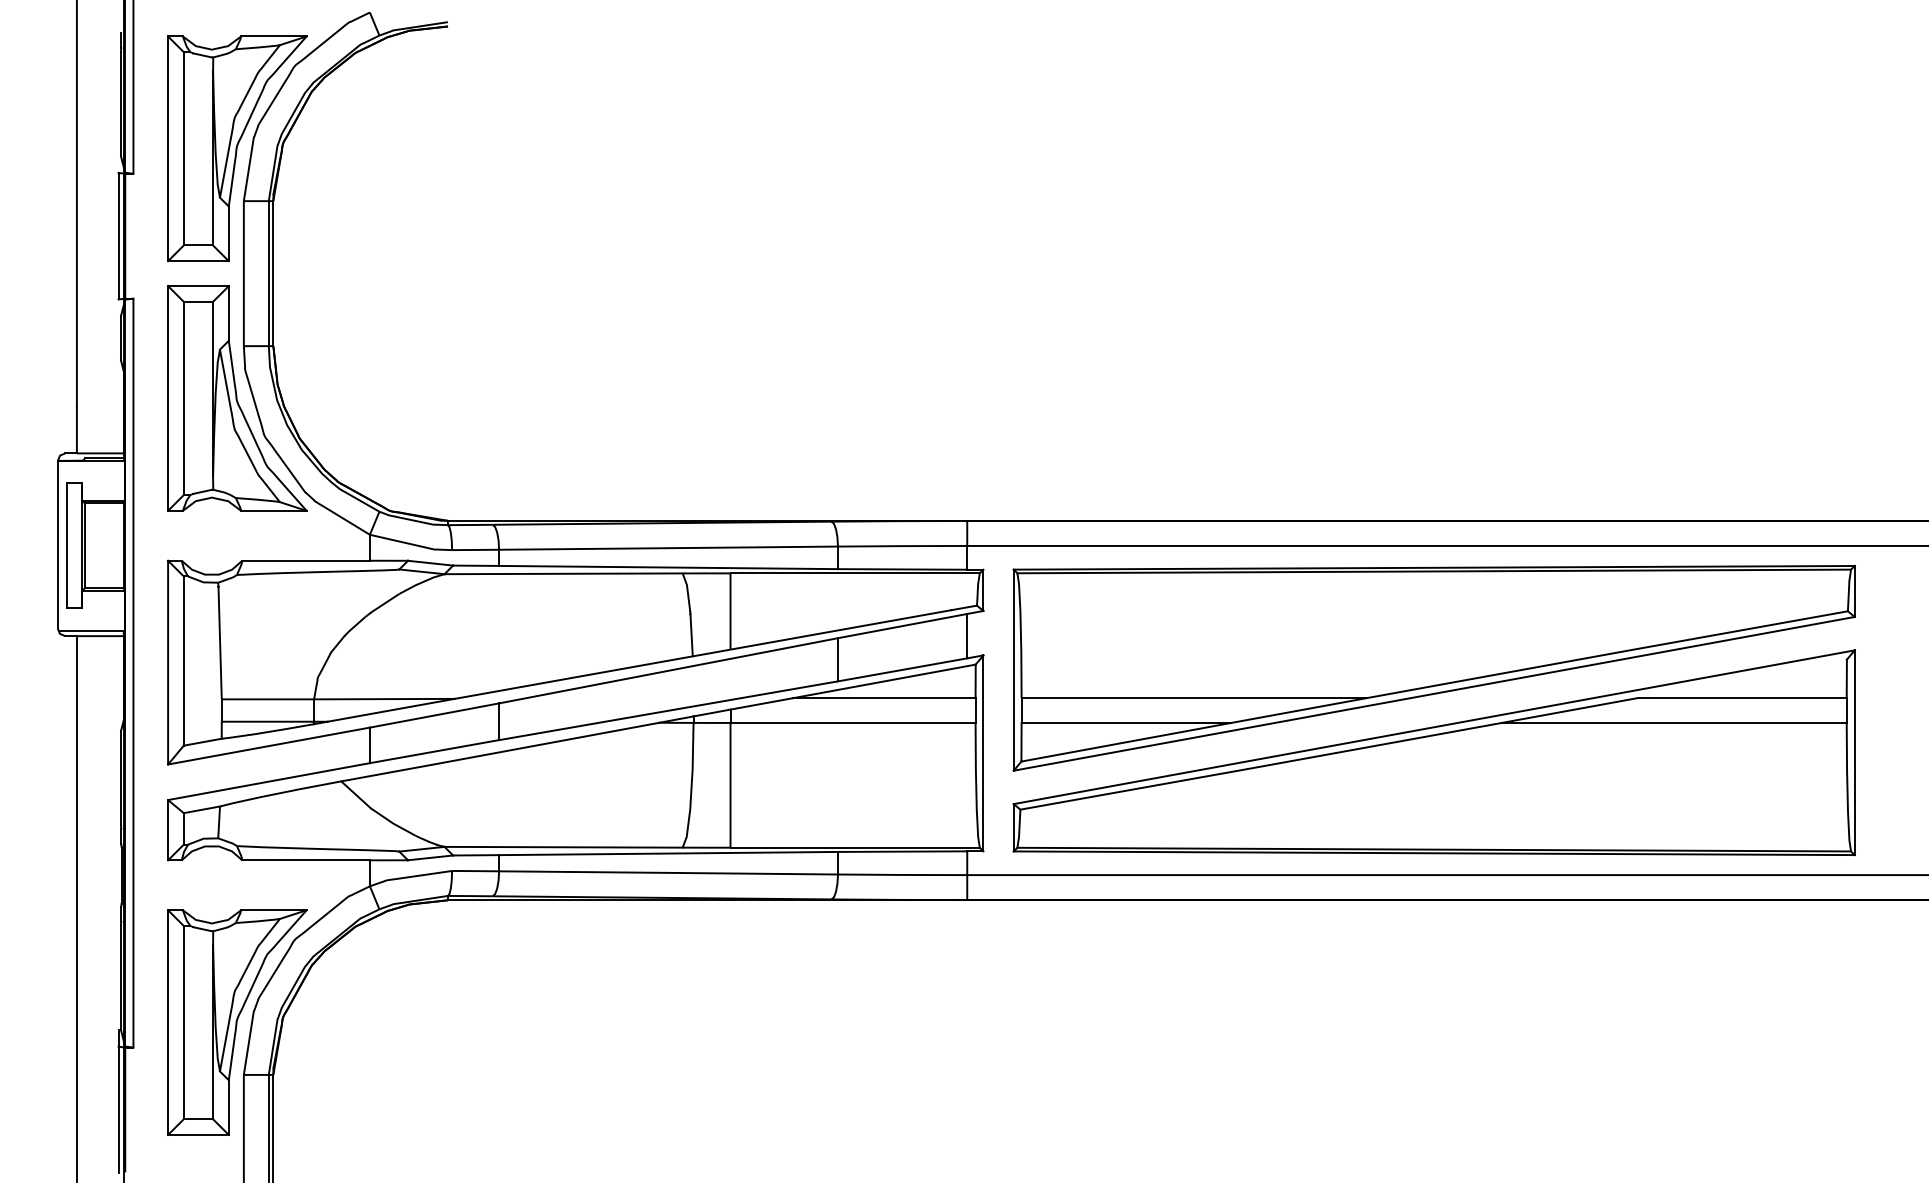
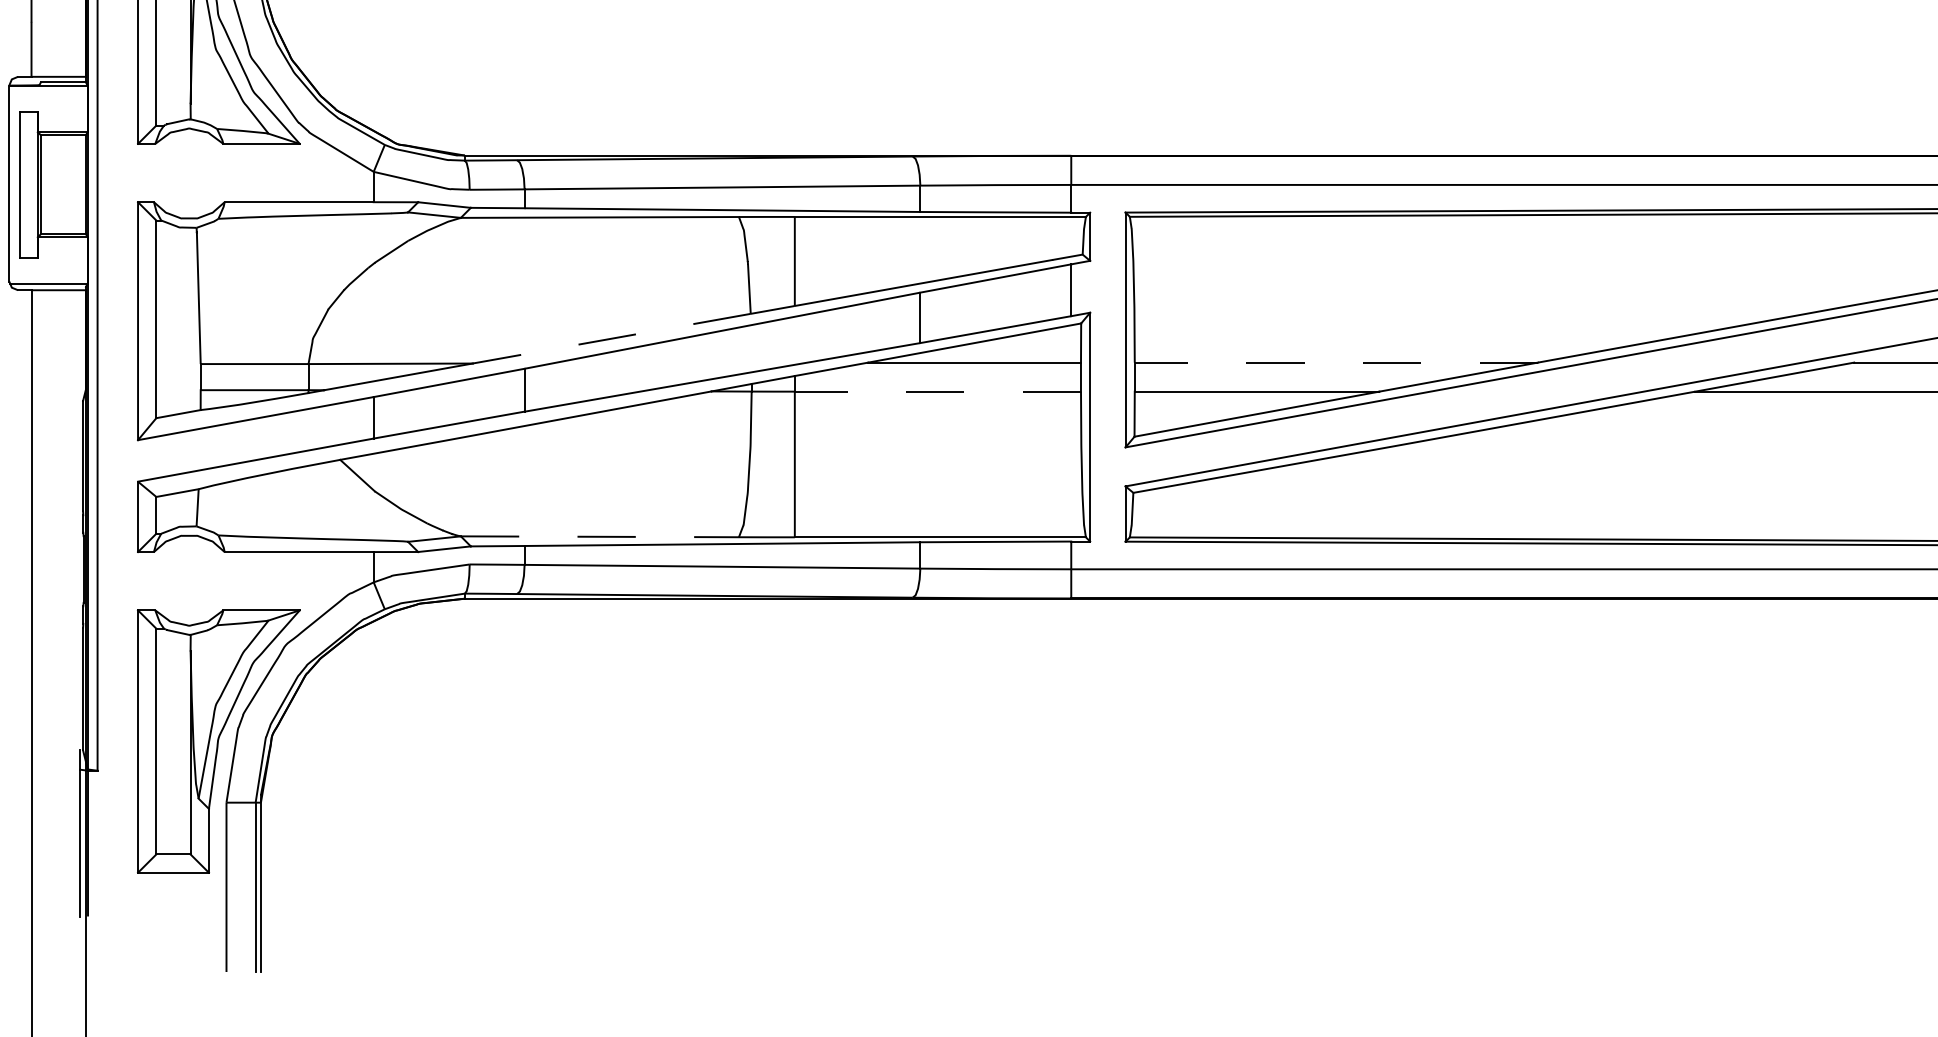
line: (573, 677) -> (611, 338), solid -> dashed
line: (1194, 698) -> (1336, 363), solid -> dashed
line: (853, 722) -> (938, 391), solid -> dashed
line: (564, 847) -> (600, 537), solid -> dashed

